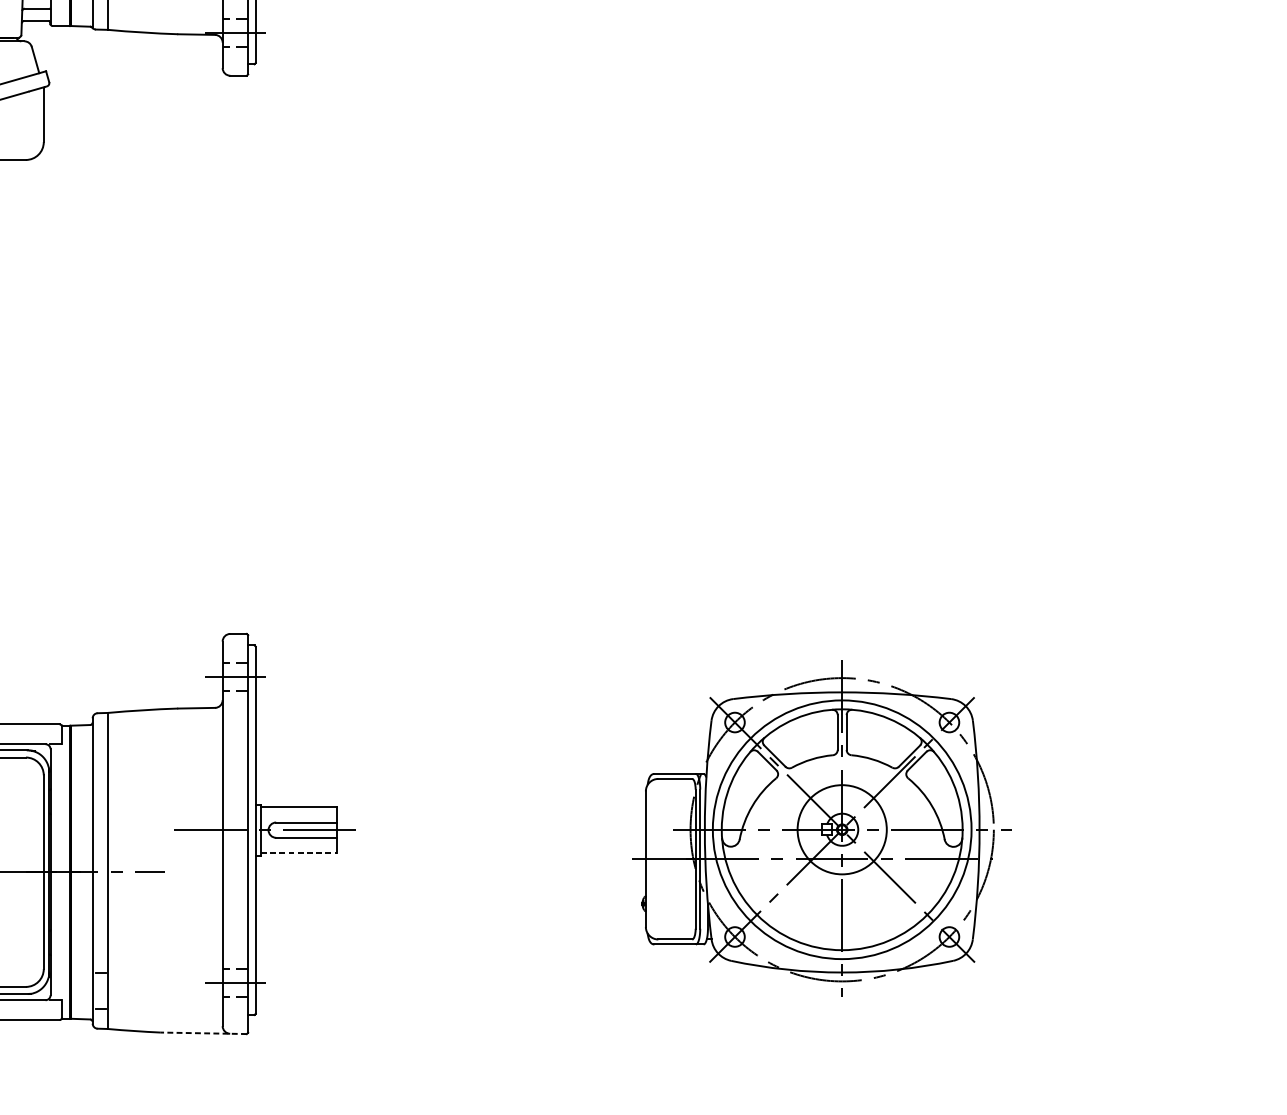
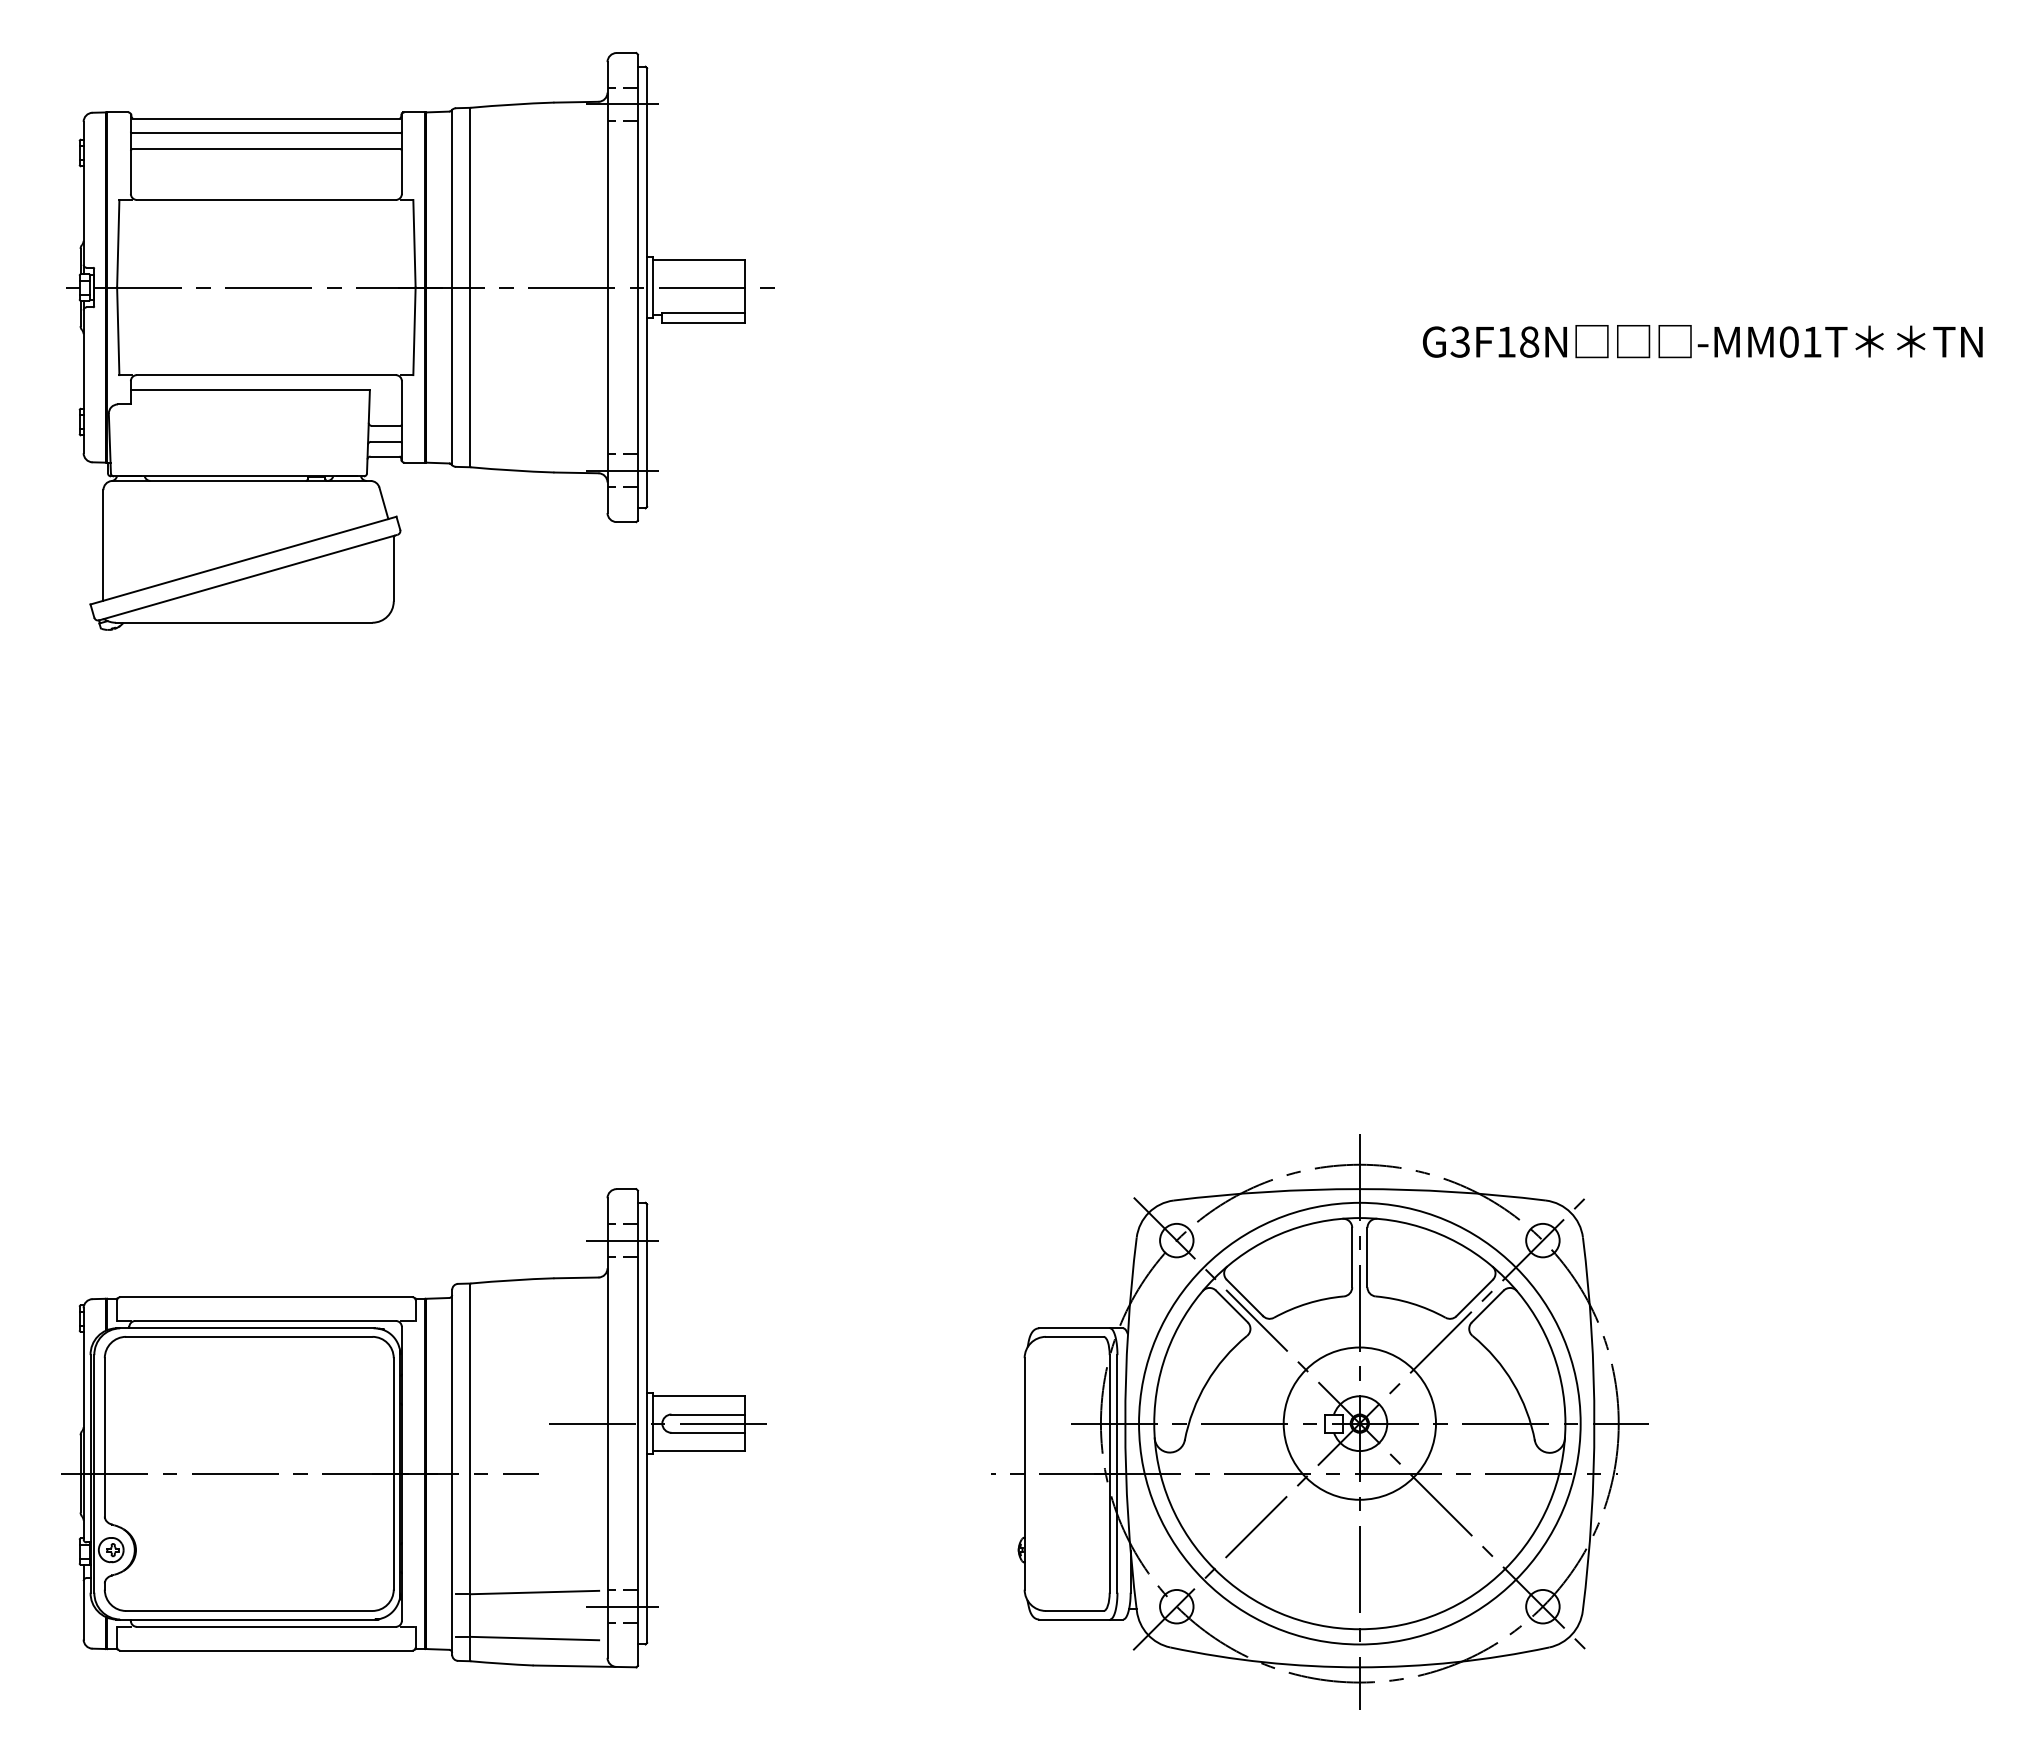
part: (818, 828) -> (1319, 1421), size x1.43
line: (298, 853) -> (698, 1451), dashed -> solid
line: (161, 971) -> (534, 1592), added
line: (161, 1009) -> (534, 1638), added
line: (203, 1033) -> (584, 1666), dashed -> solid

